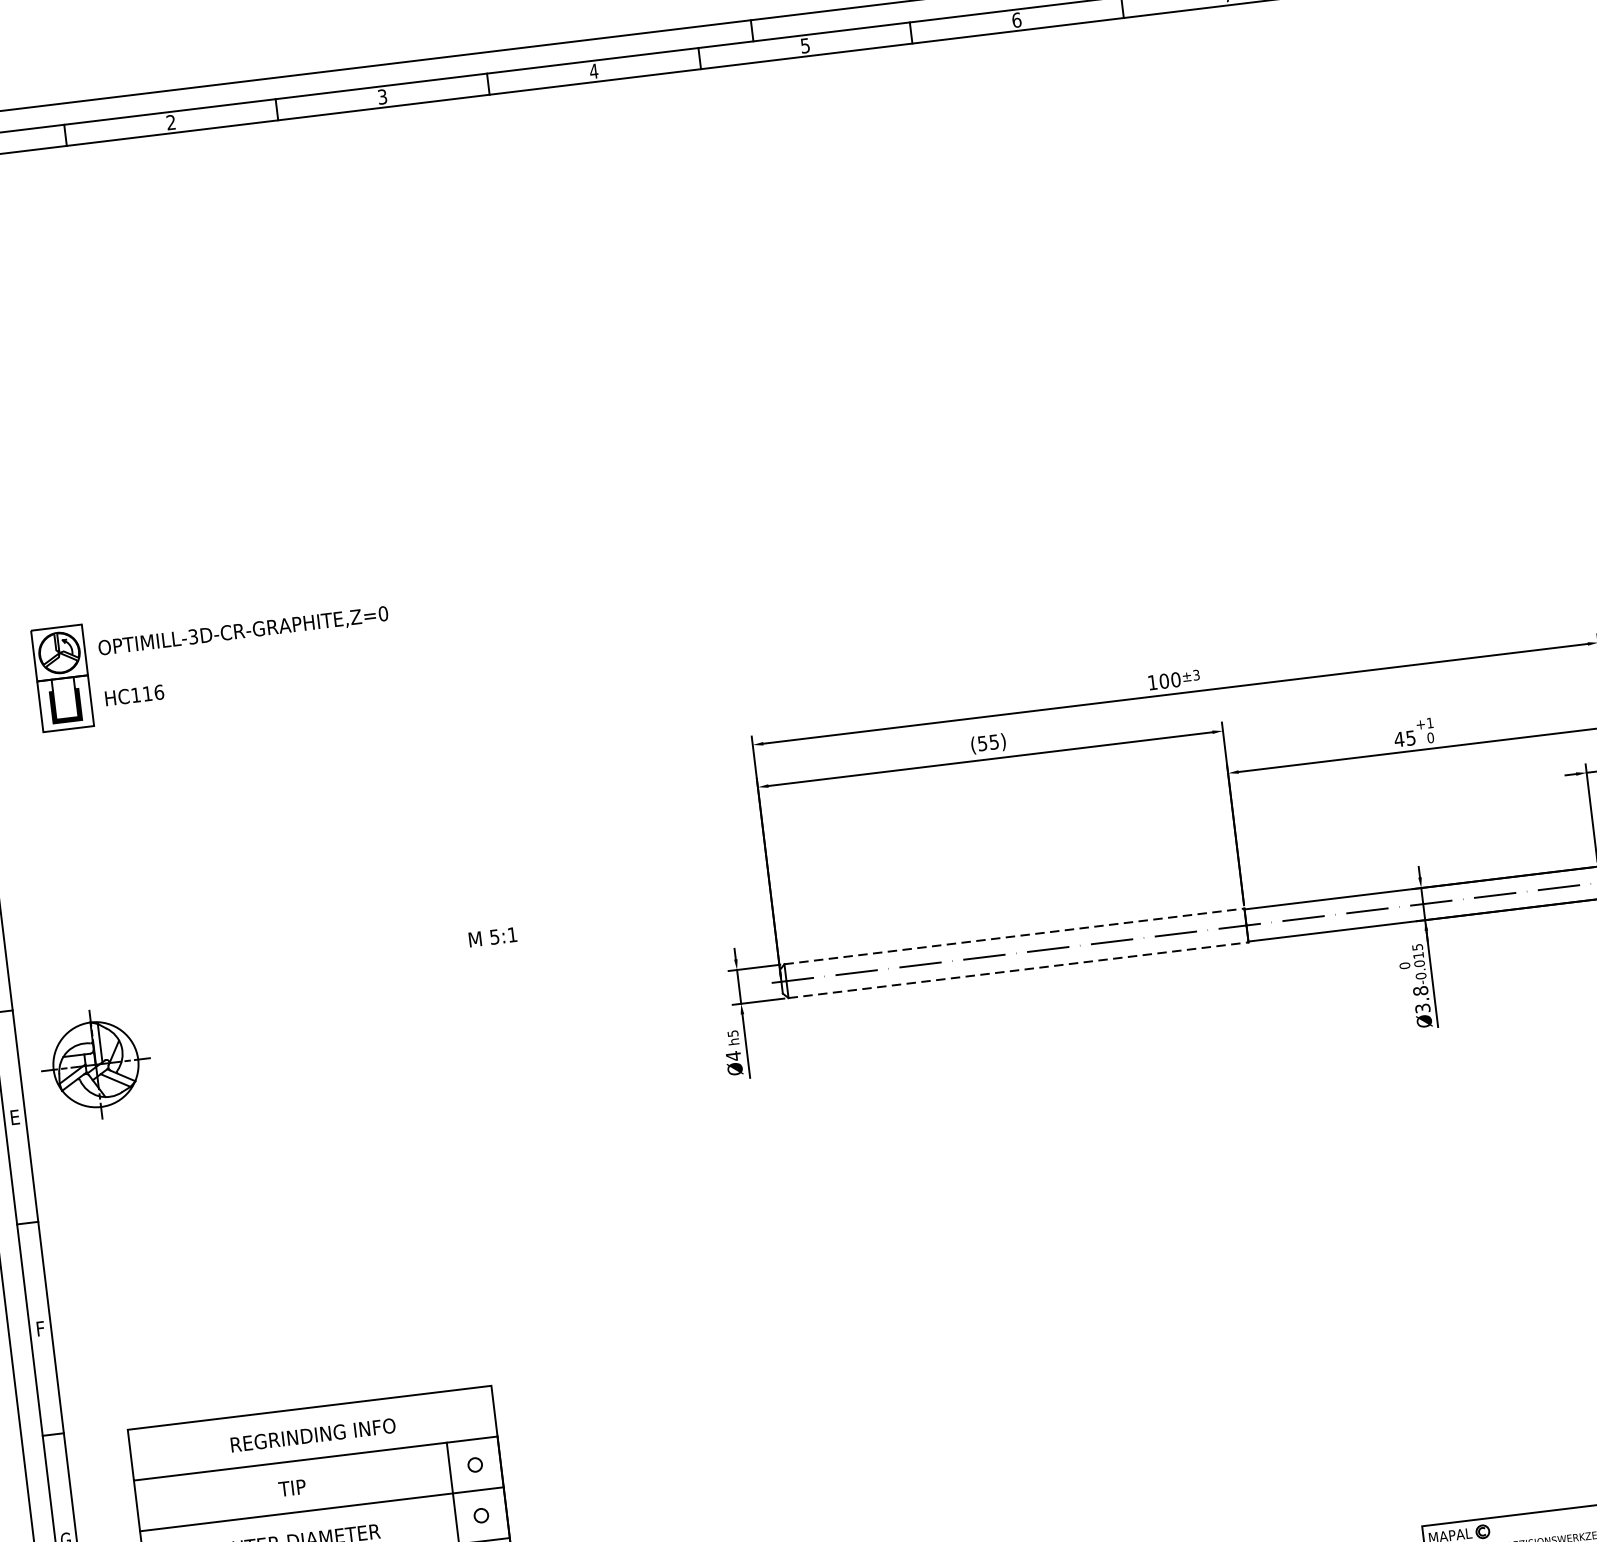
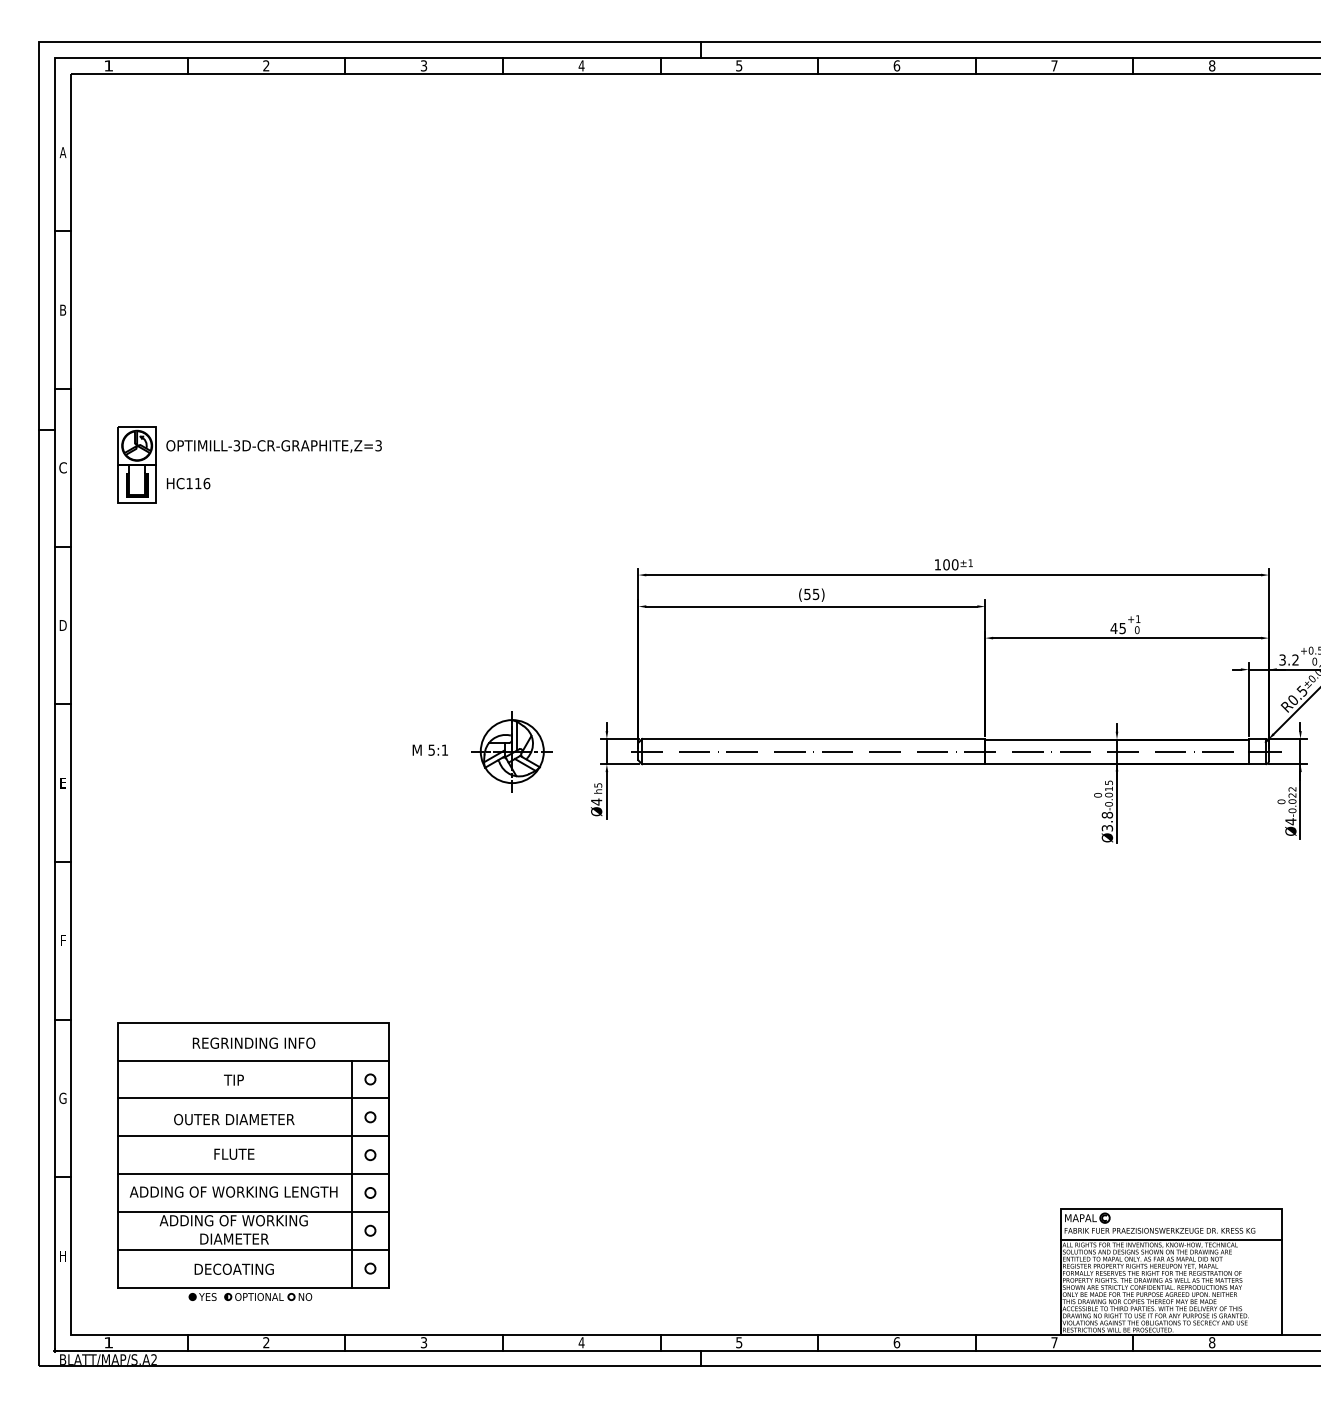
text: (383, 613) -> (378, 445), OPTIMILL-3D-CR-GRAPHITE,Z=0 -> OPTIMILL-3D-CR-GRAPHITE,Z=3
text: (1196, 675) -> (970, 563), ±3 -> ±1
line: (1014, 935) -> (813, 738), dashed -> solid
text: (491, 936) -> (429, 749), moved
line: (1018, 970) -> (813, 764), dashed -> solid
part: (94, 1064) -> (511, 751), moved

